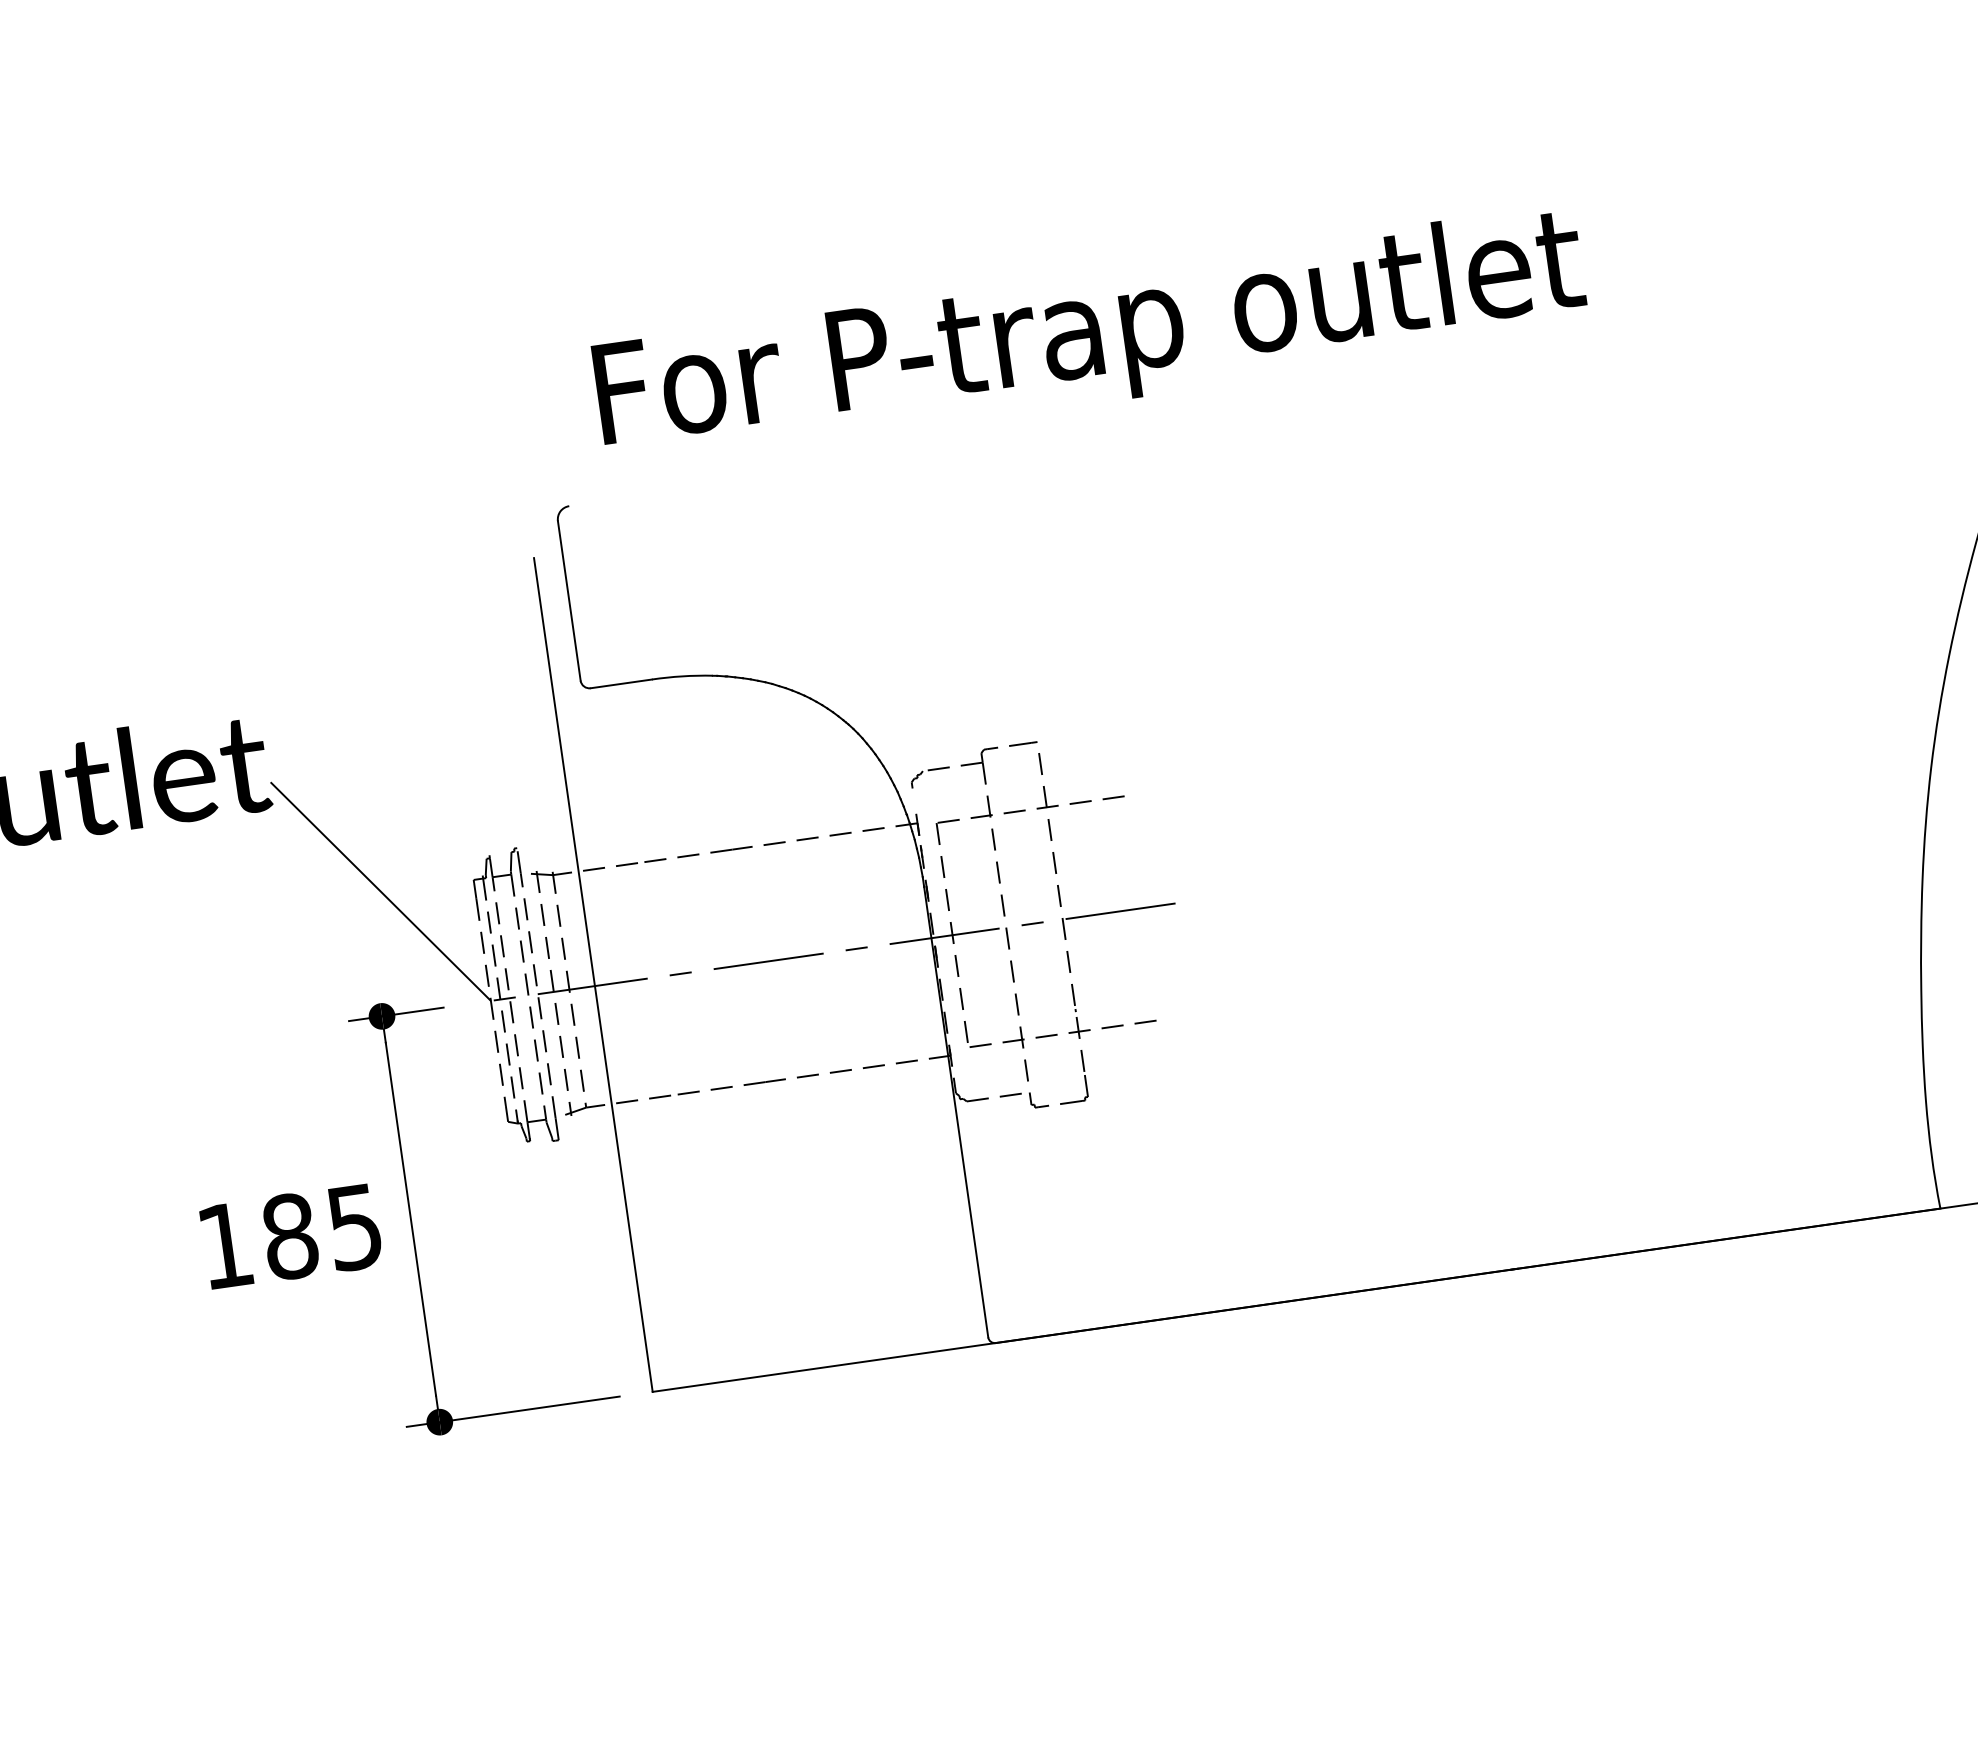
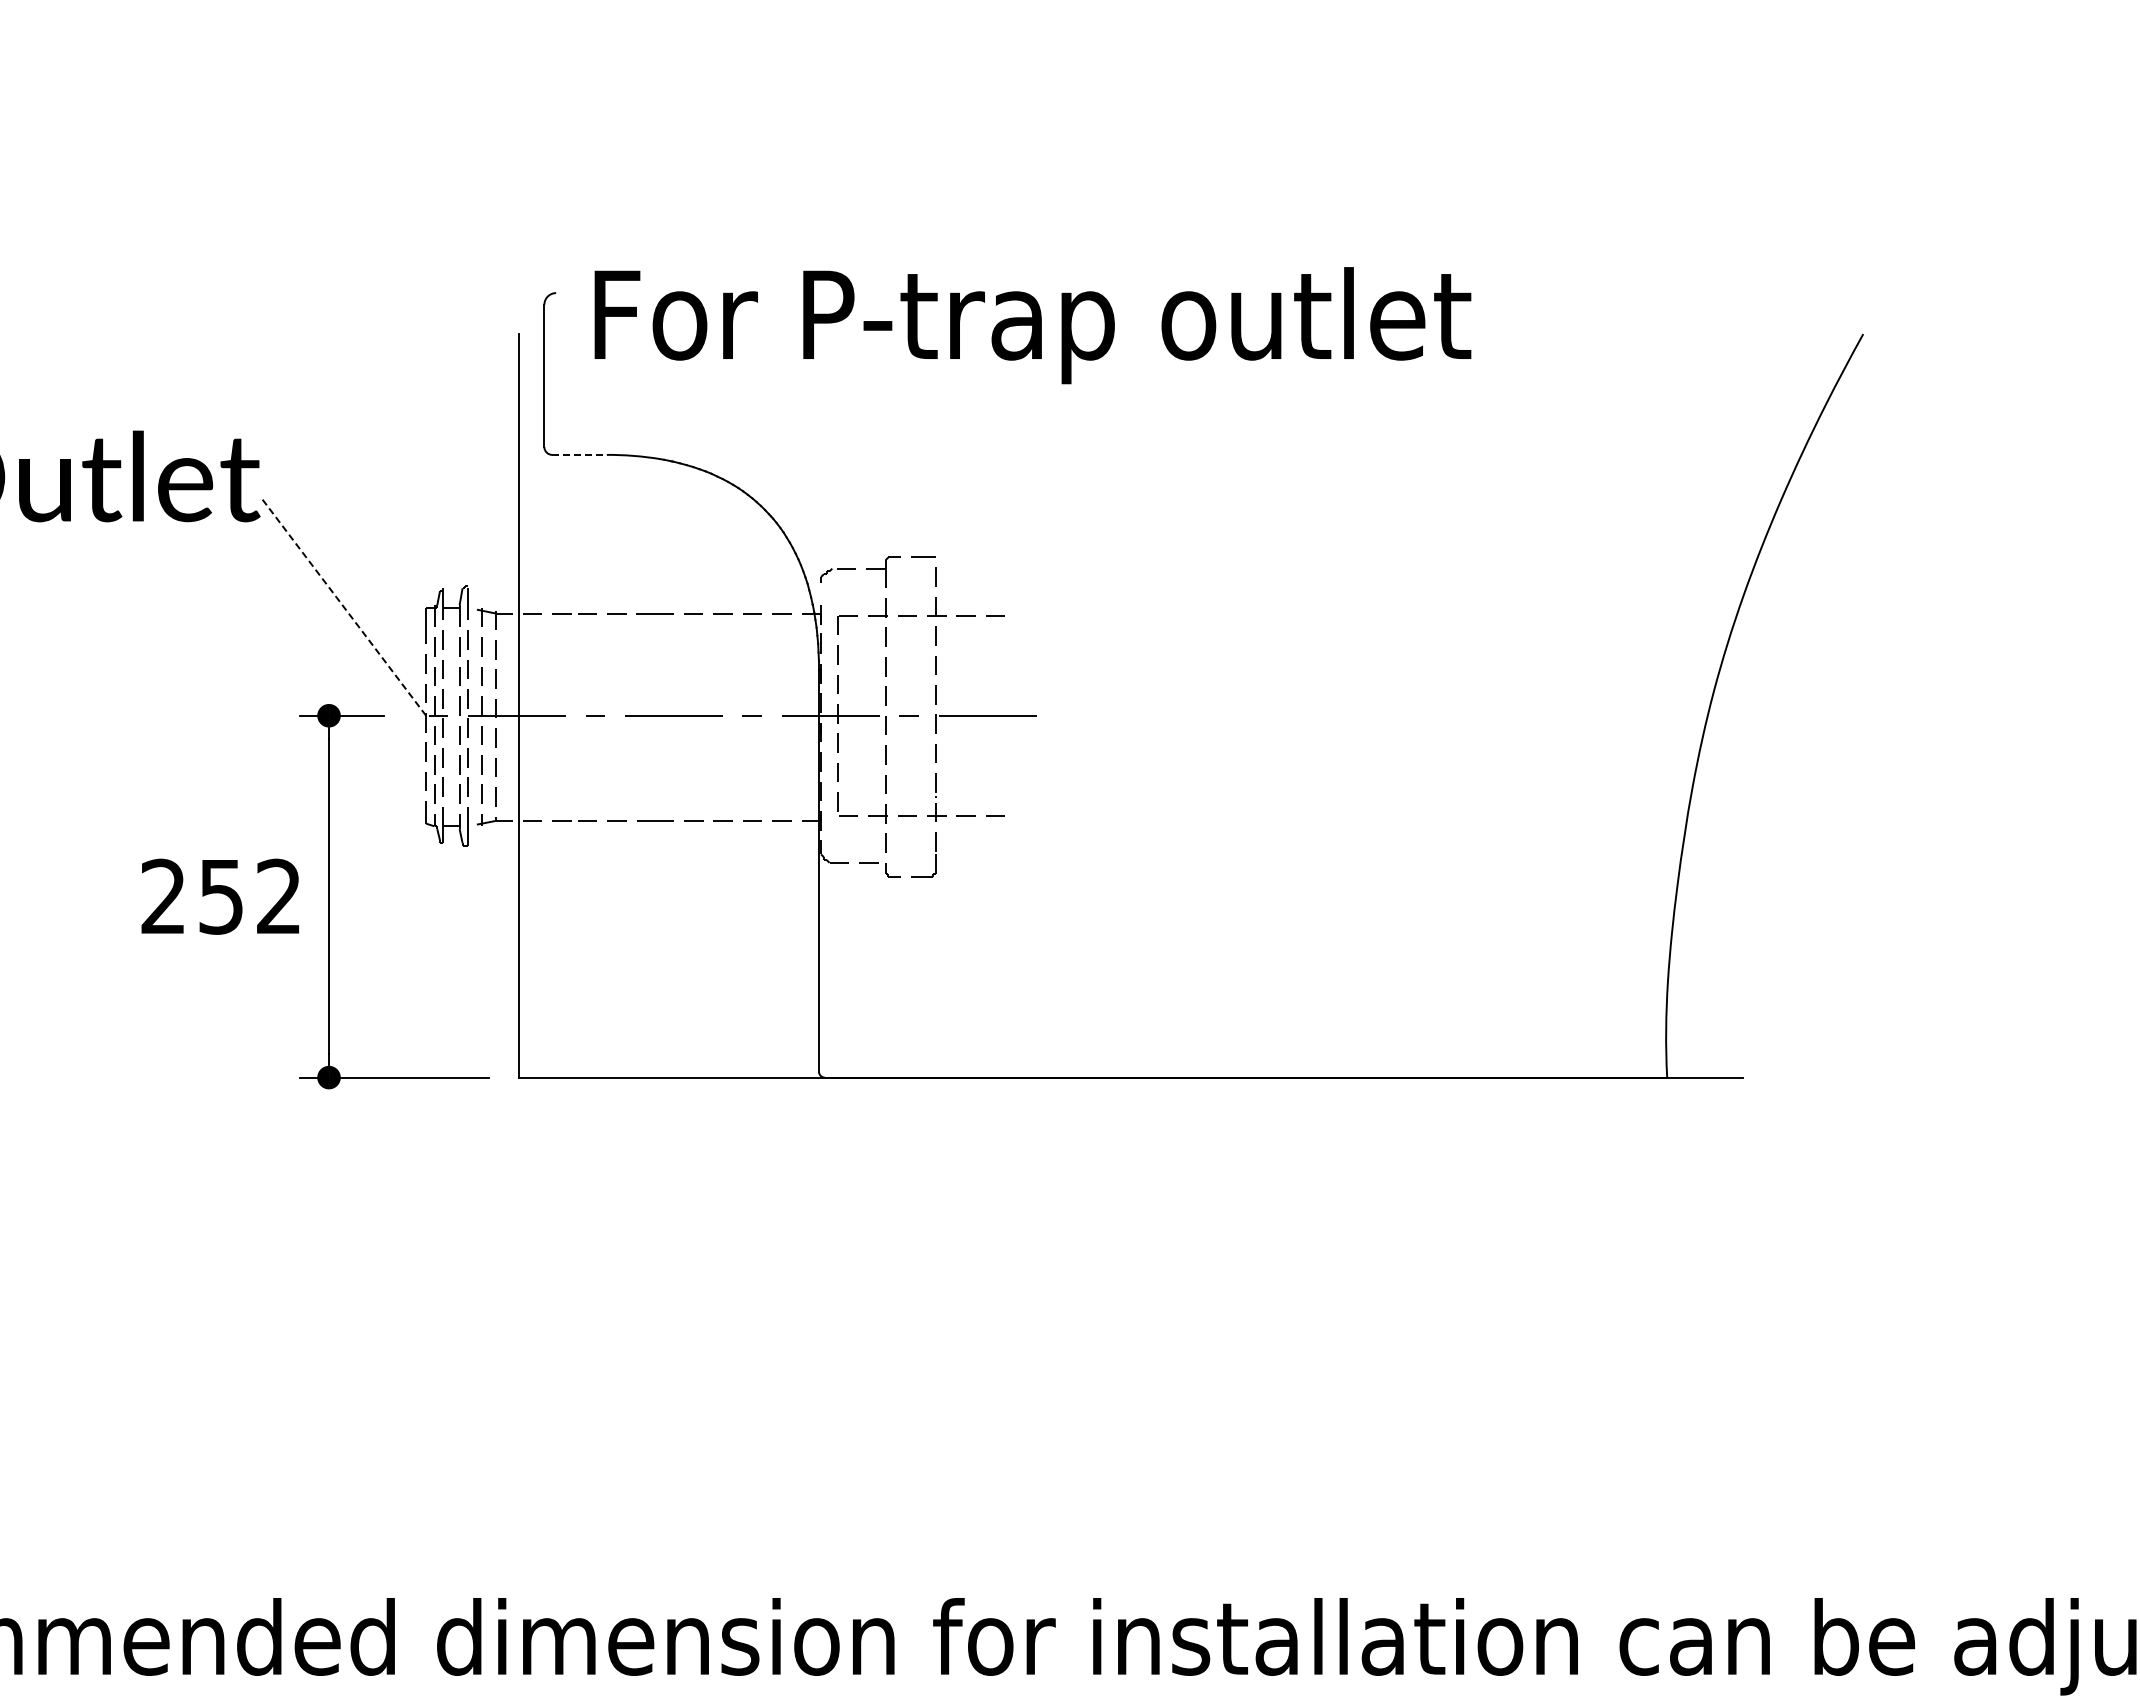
text: (1090, 337) -> (1032, 325), moved
line: (621, 683) -> (579, 454), solid -> dashed
line: (380, 891) -> (343, 606), solid -> dashed
text: (289, 1236) -> (220, 896), 185 -> 252

